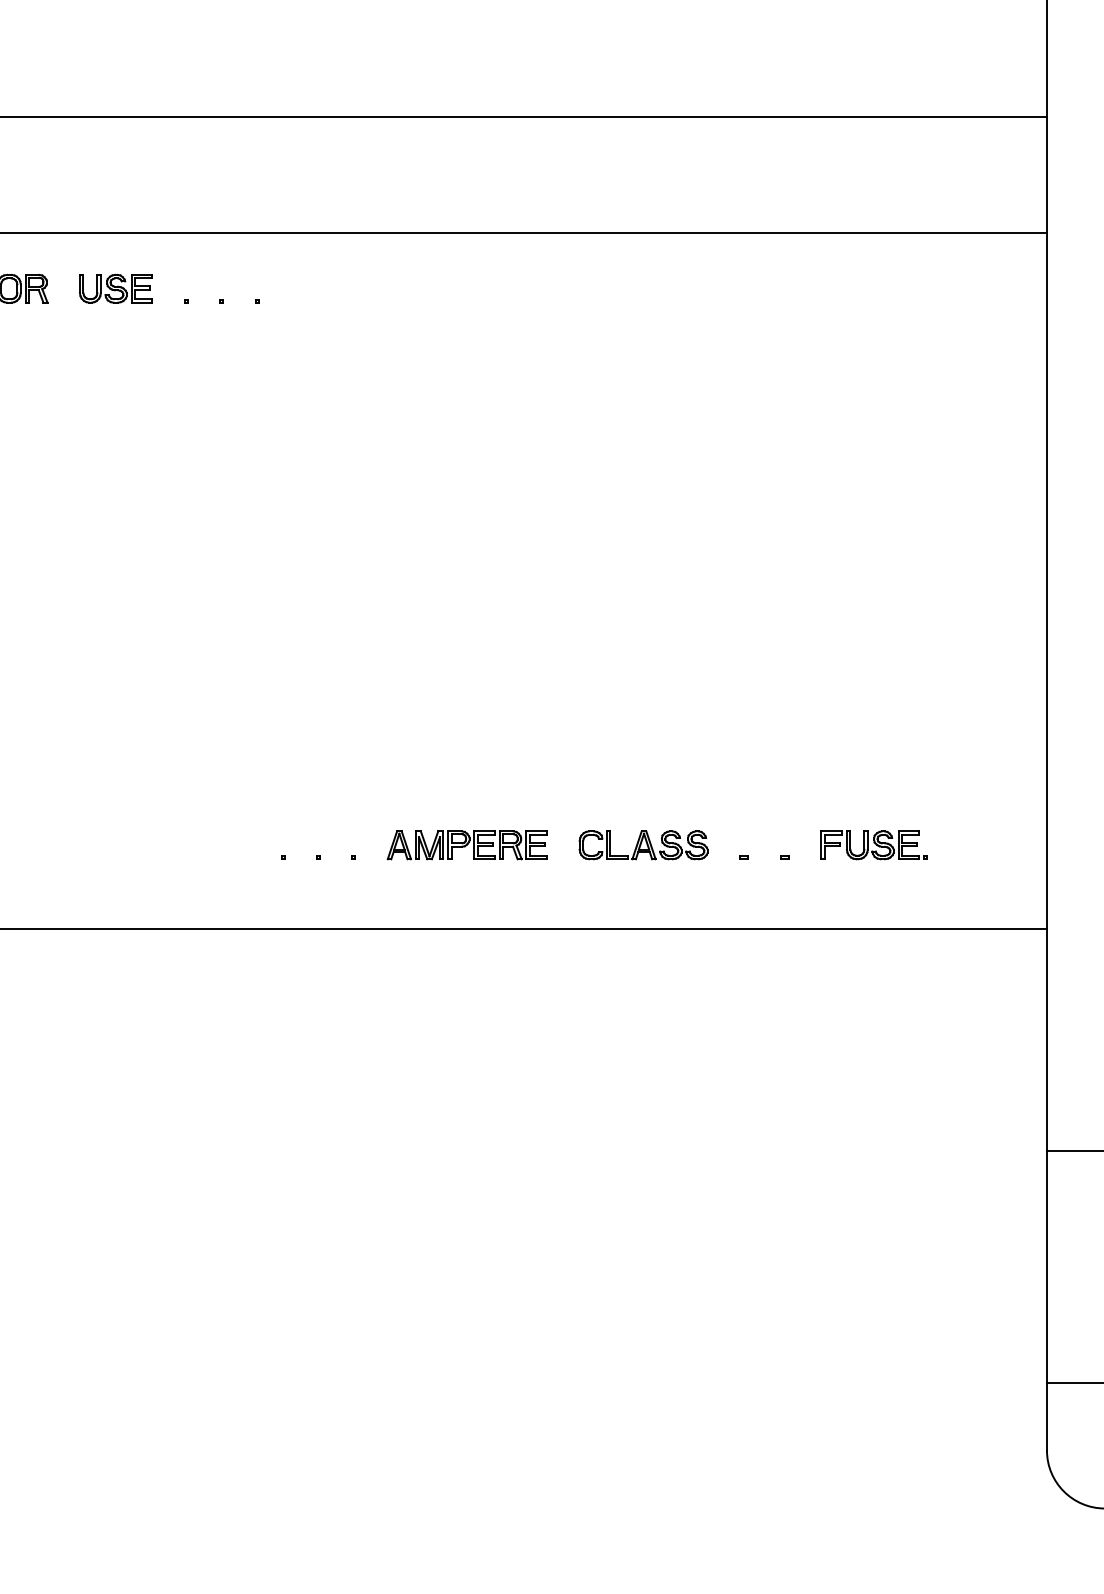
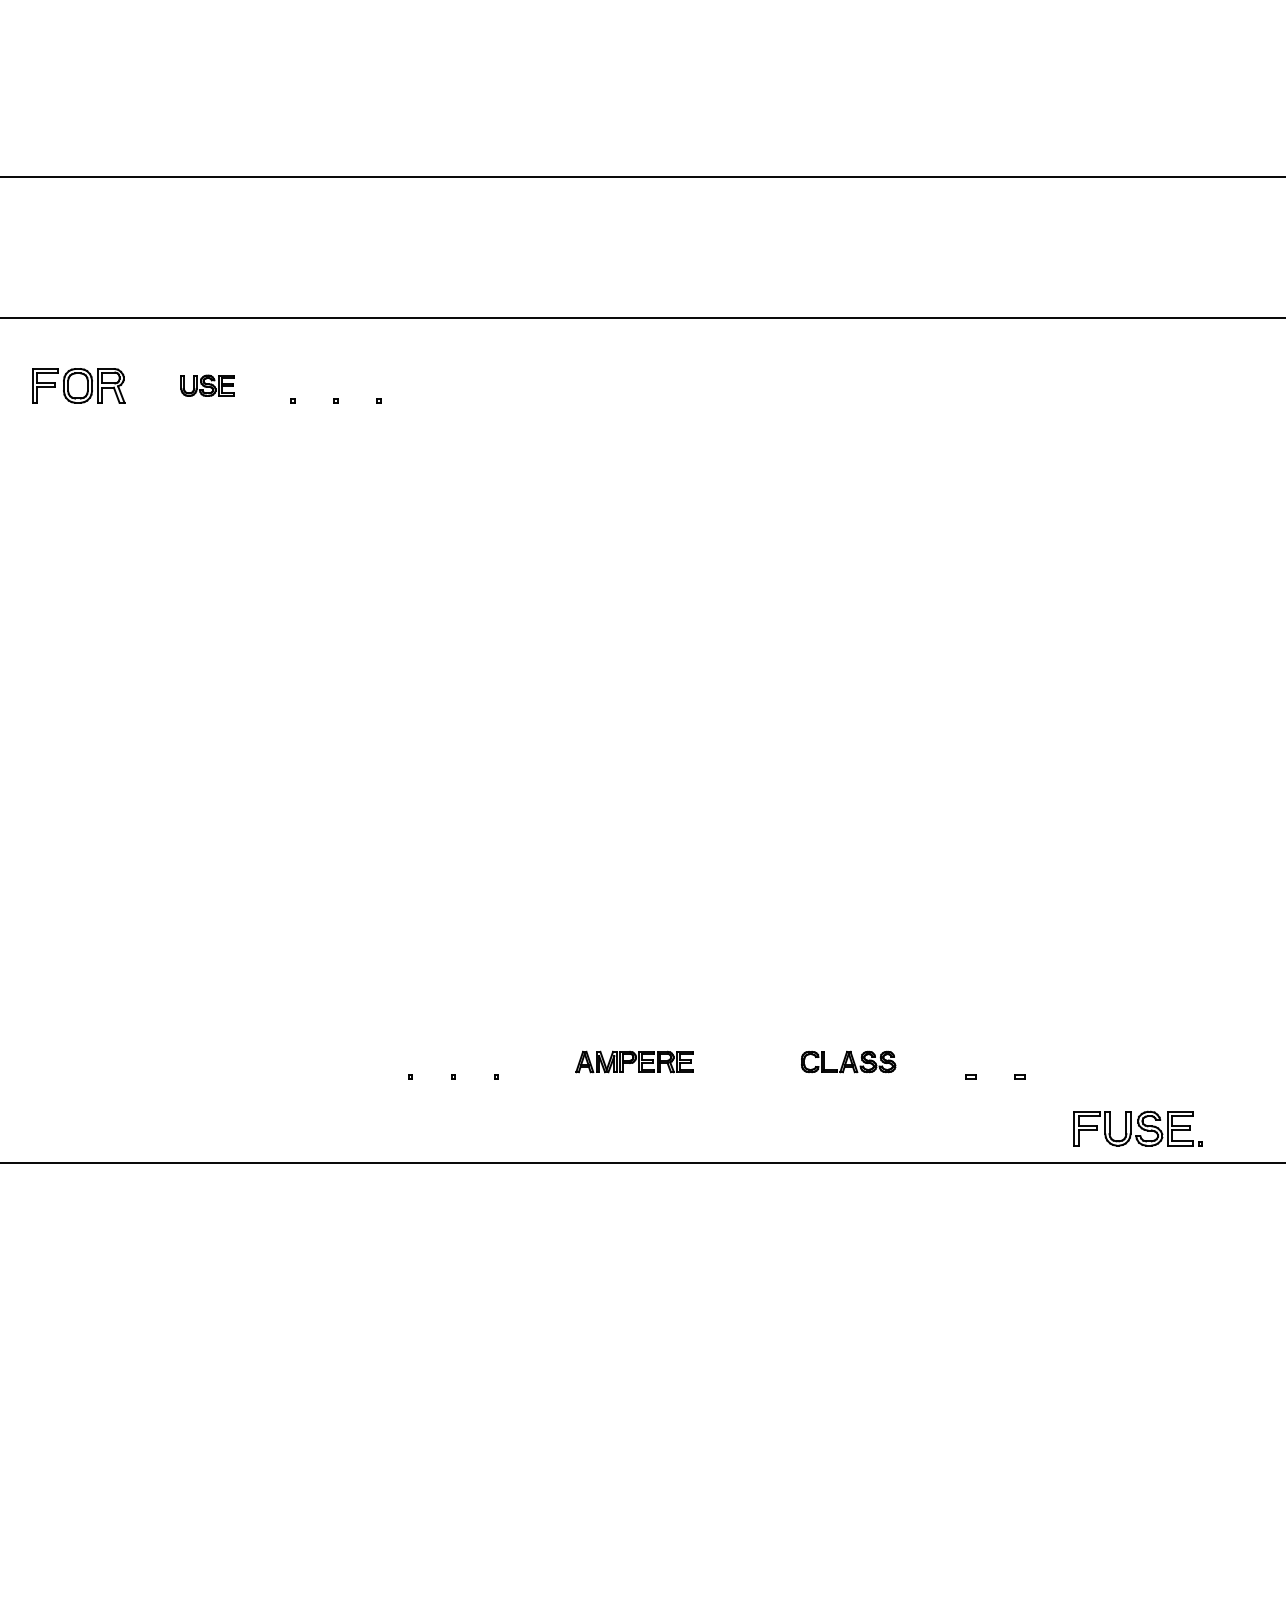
part: (115, 288) -> (207, 385), size x0.6
part: (466, 845) -> (633, 1062), size x0.6
part: (643, 845) -> (848, 1062), size x0.6
part: (873, 845) -> (1137, 1128), moved

